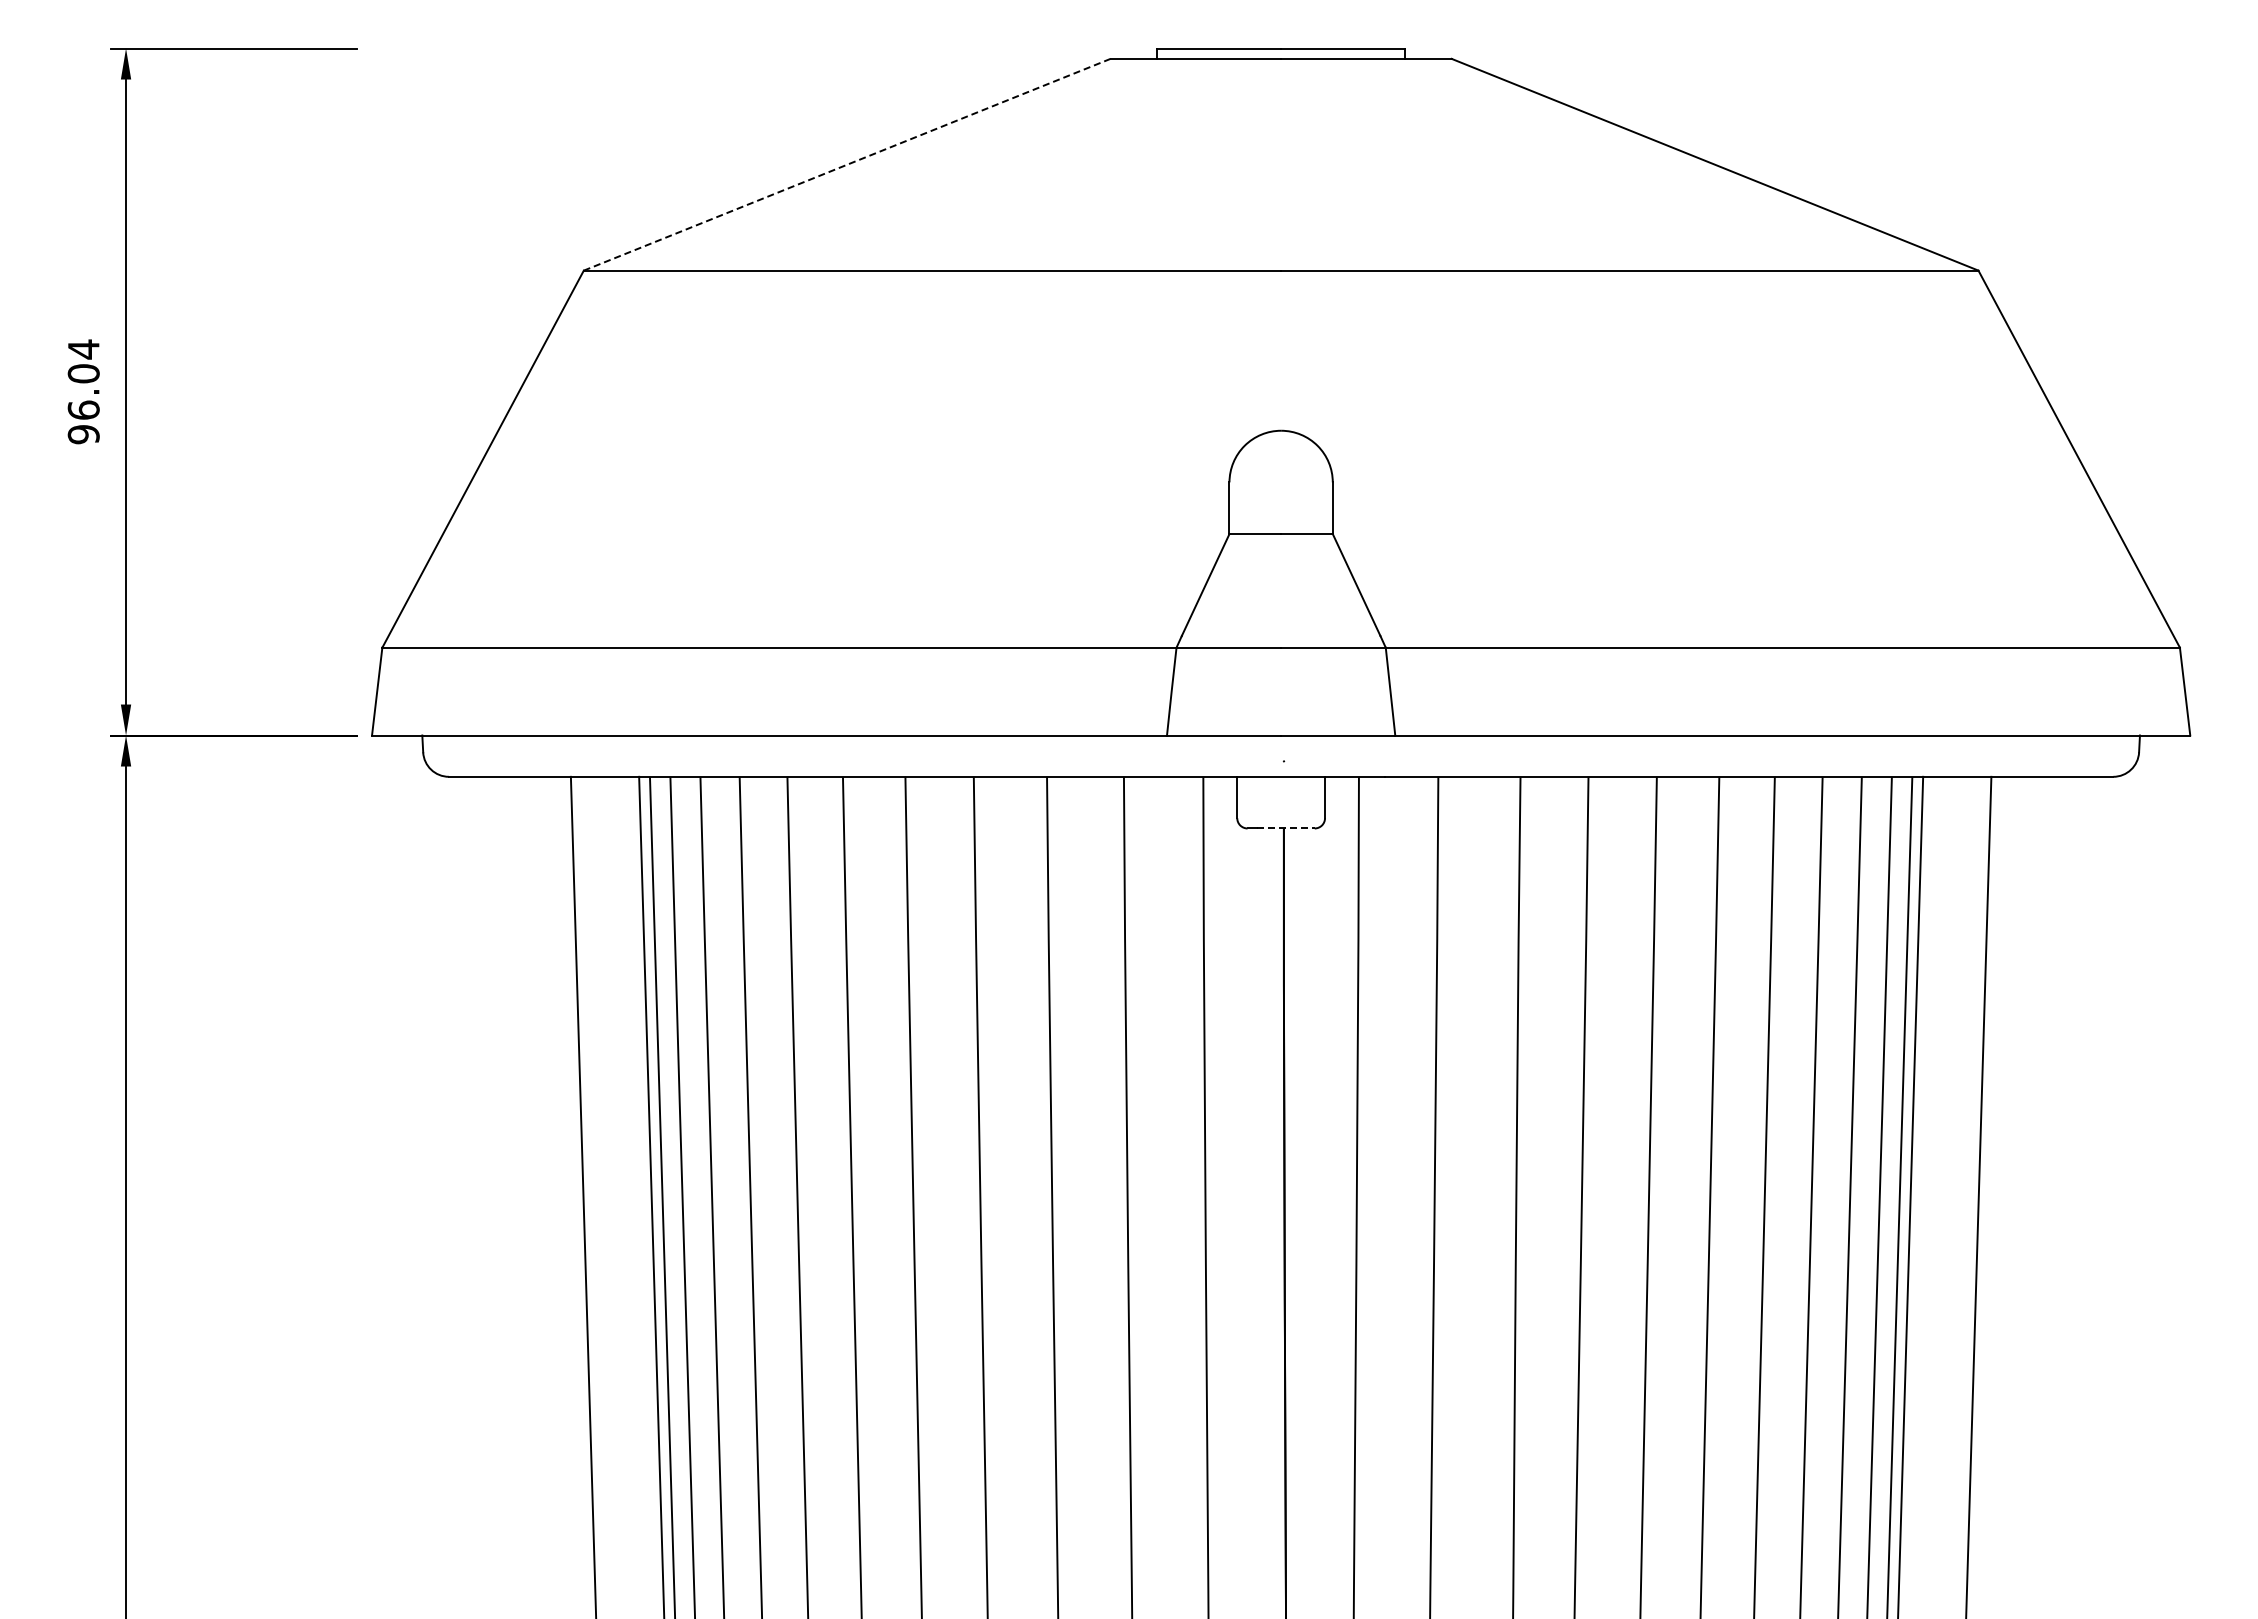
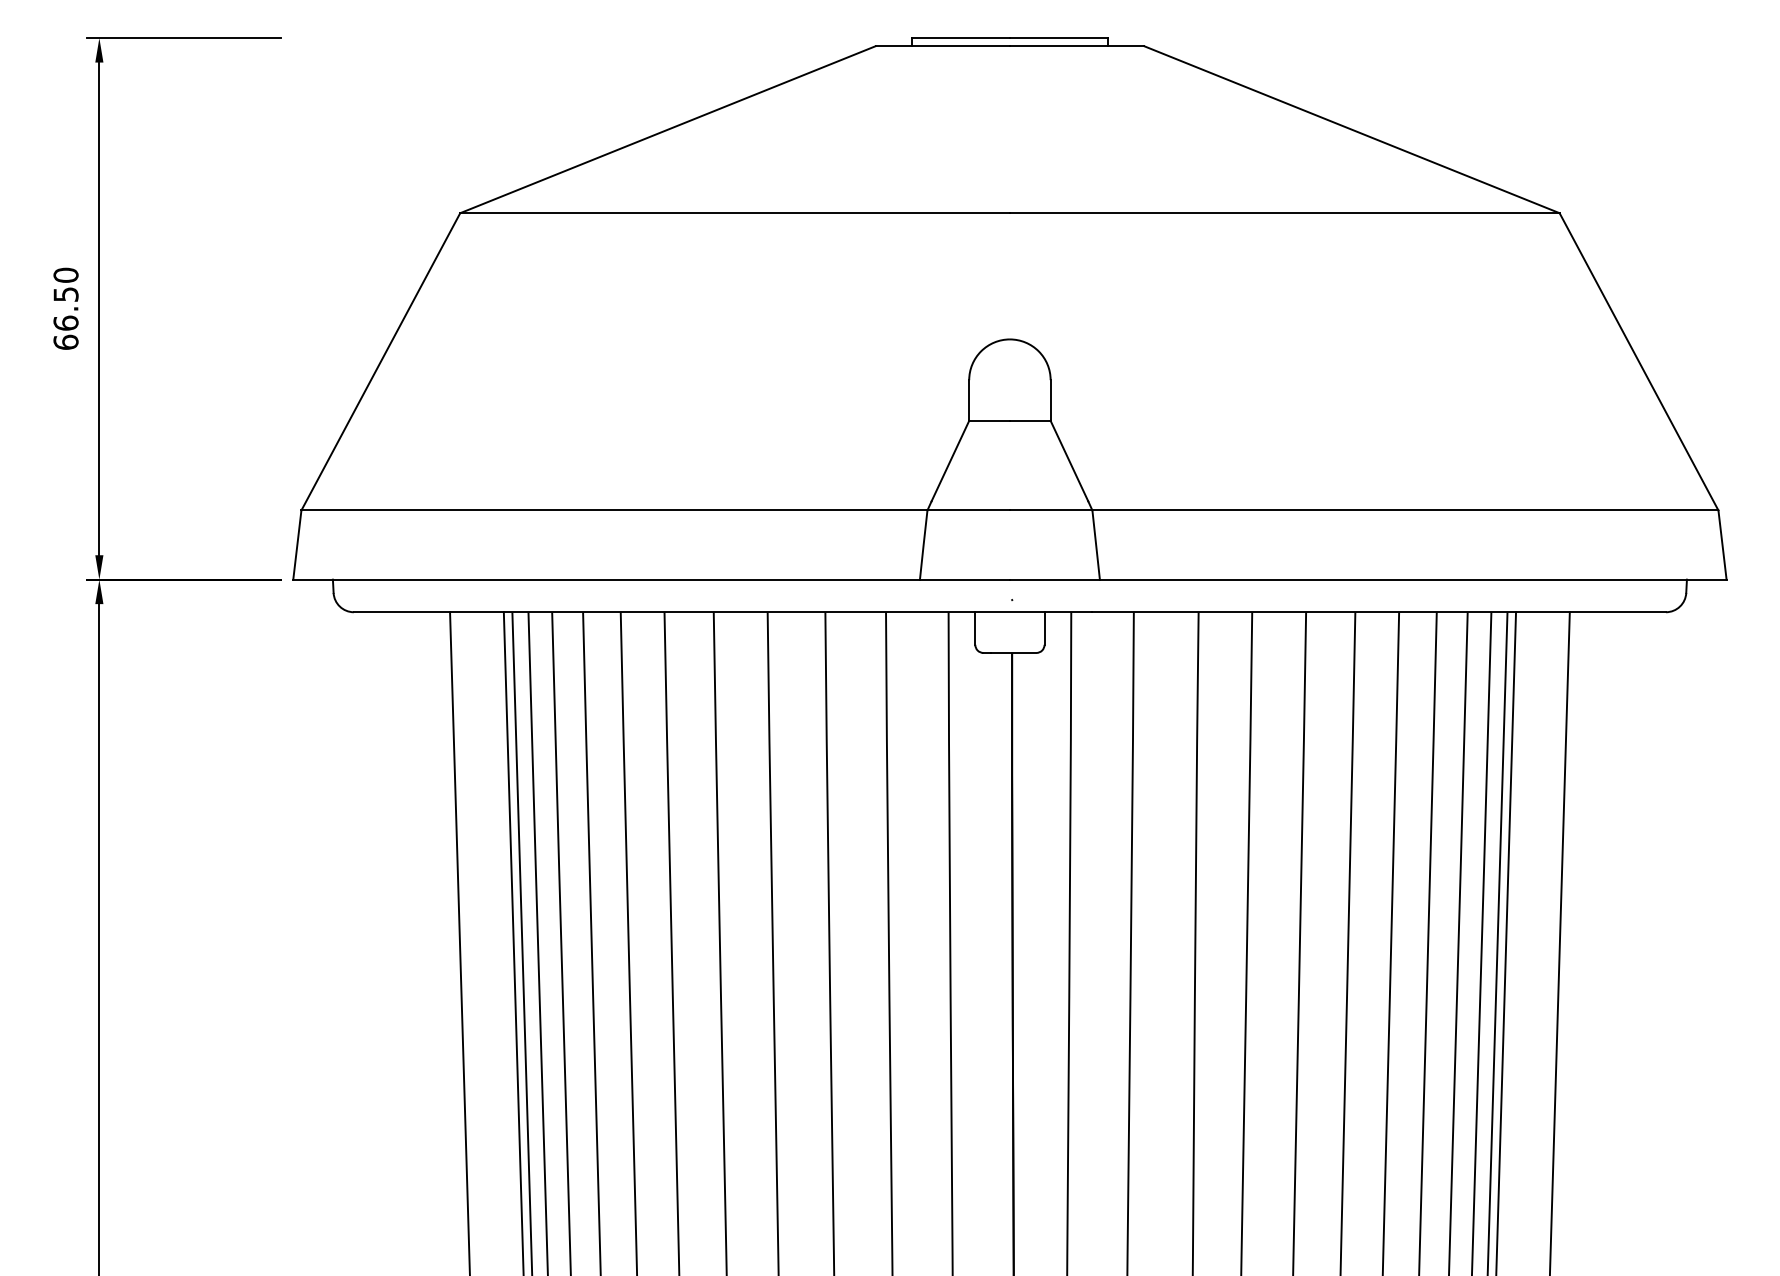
line: (847, 164) -> (668, 129), dashed -> solid
text: (83, 391) -> (65, 308), 96.04 -> 66.50
line: (1286, 828) -> (1014, 652), dashed -> solid

